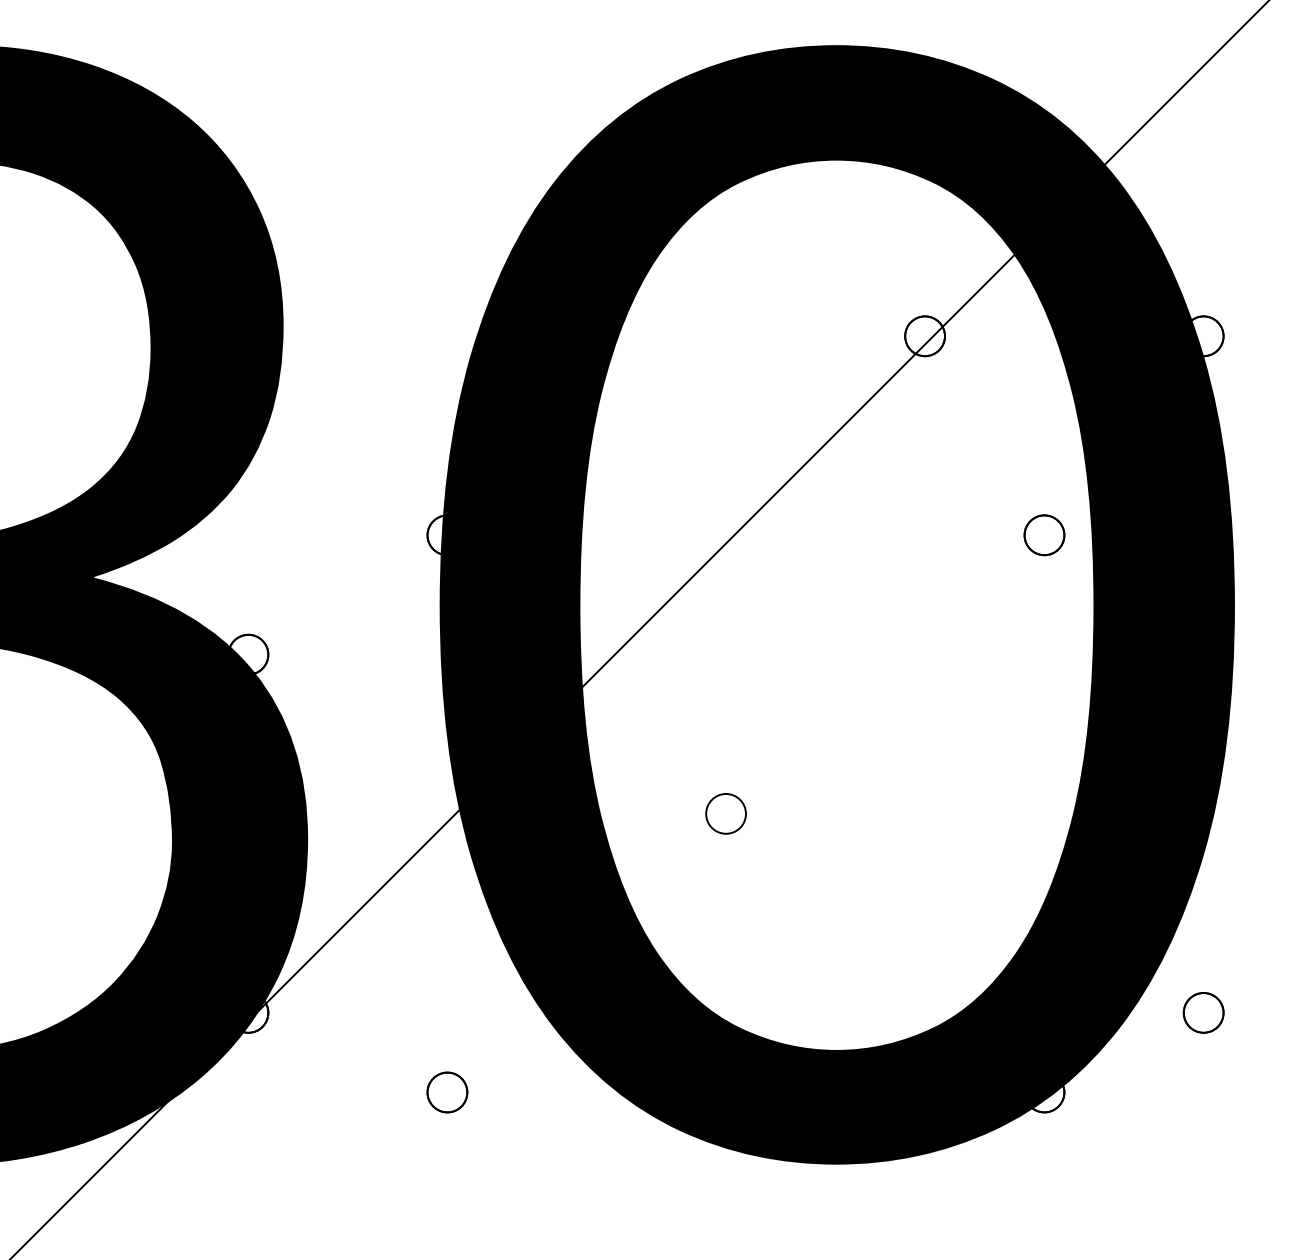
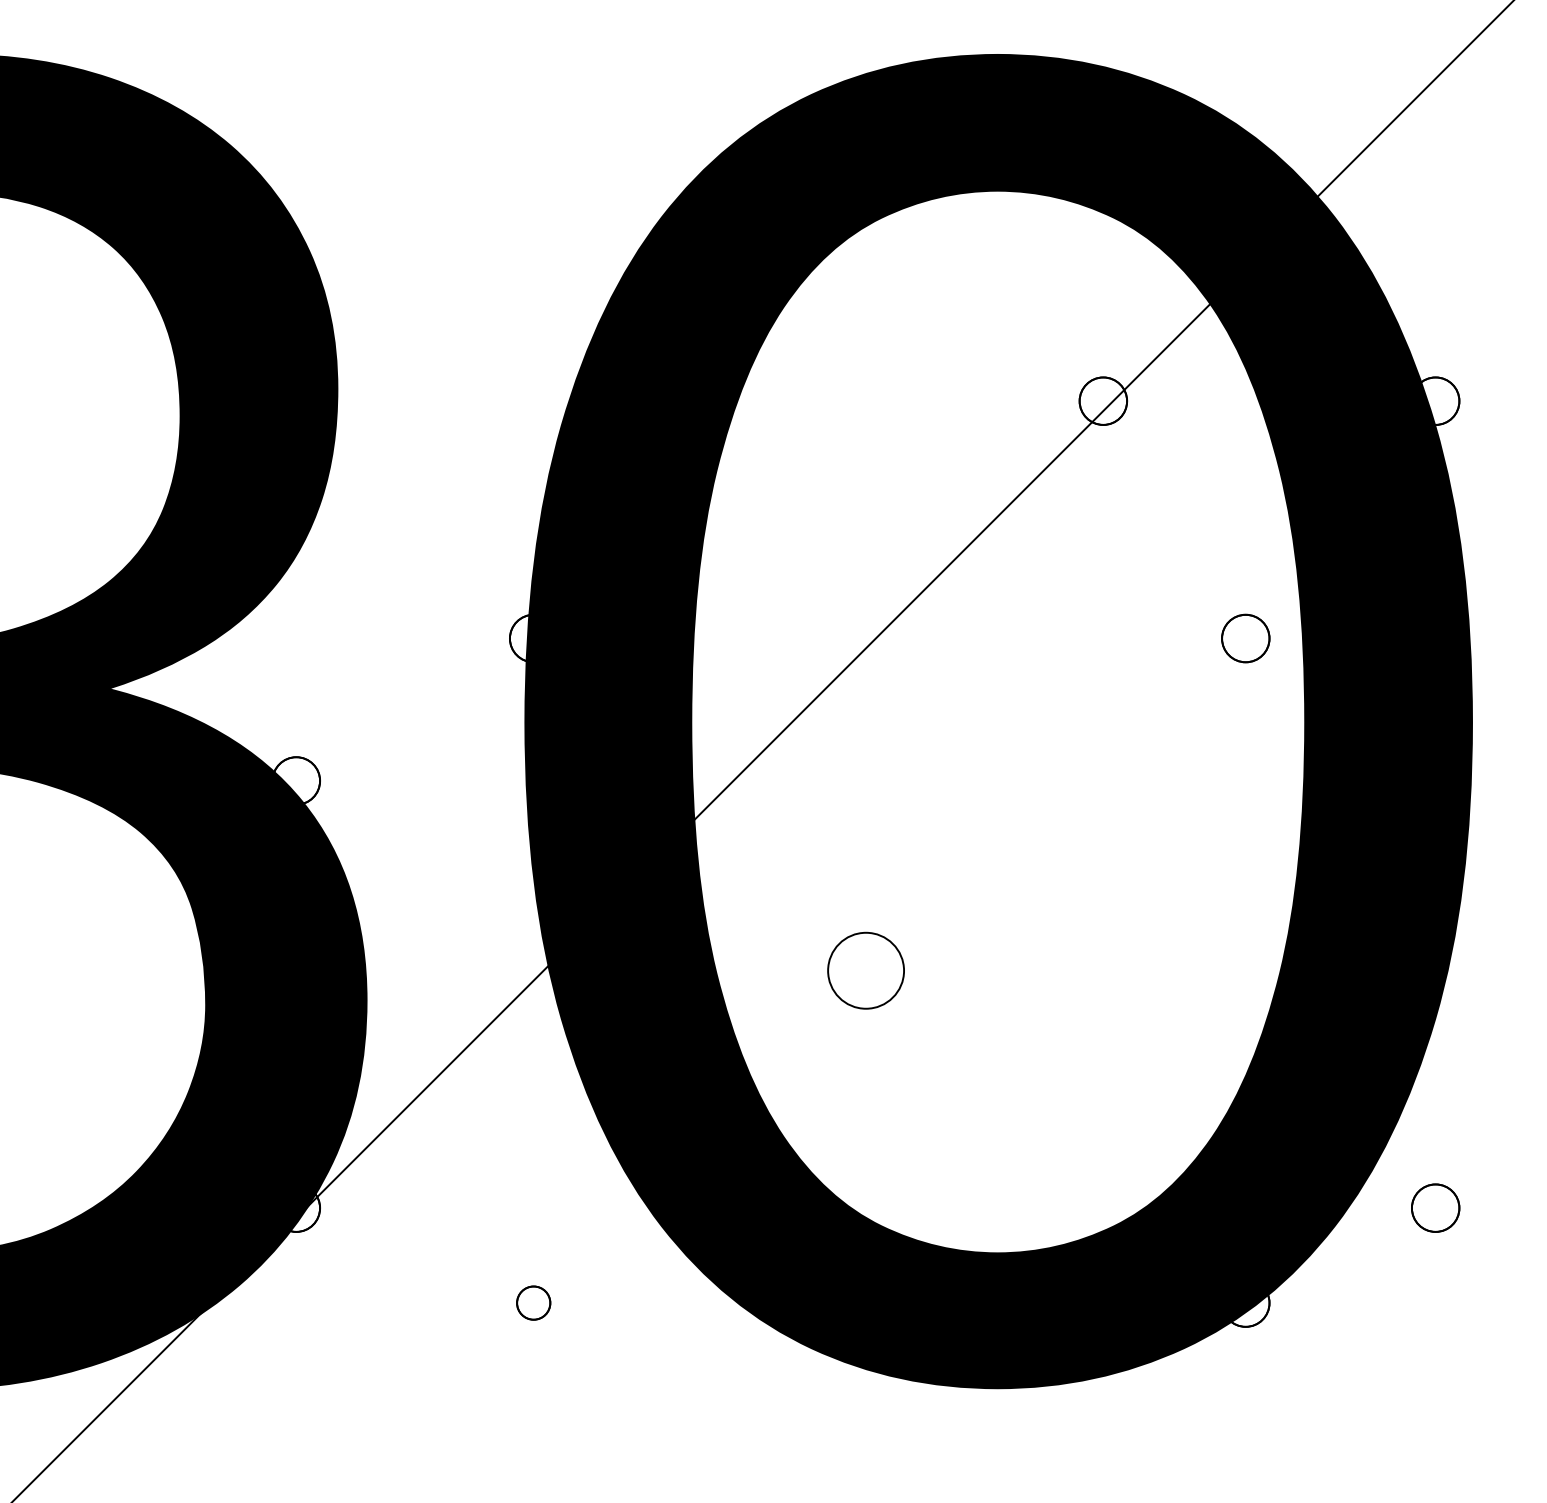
part: (725, 813) -> (865, 970), size x1.6
part: (447, 1092) -> (533, 1303), size x0.7

